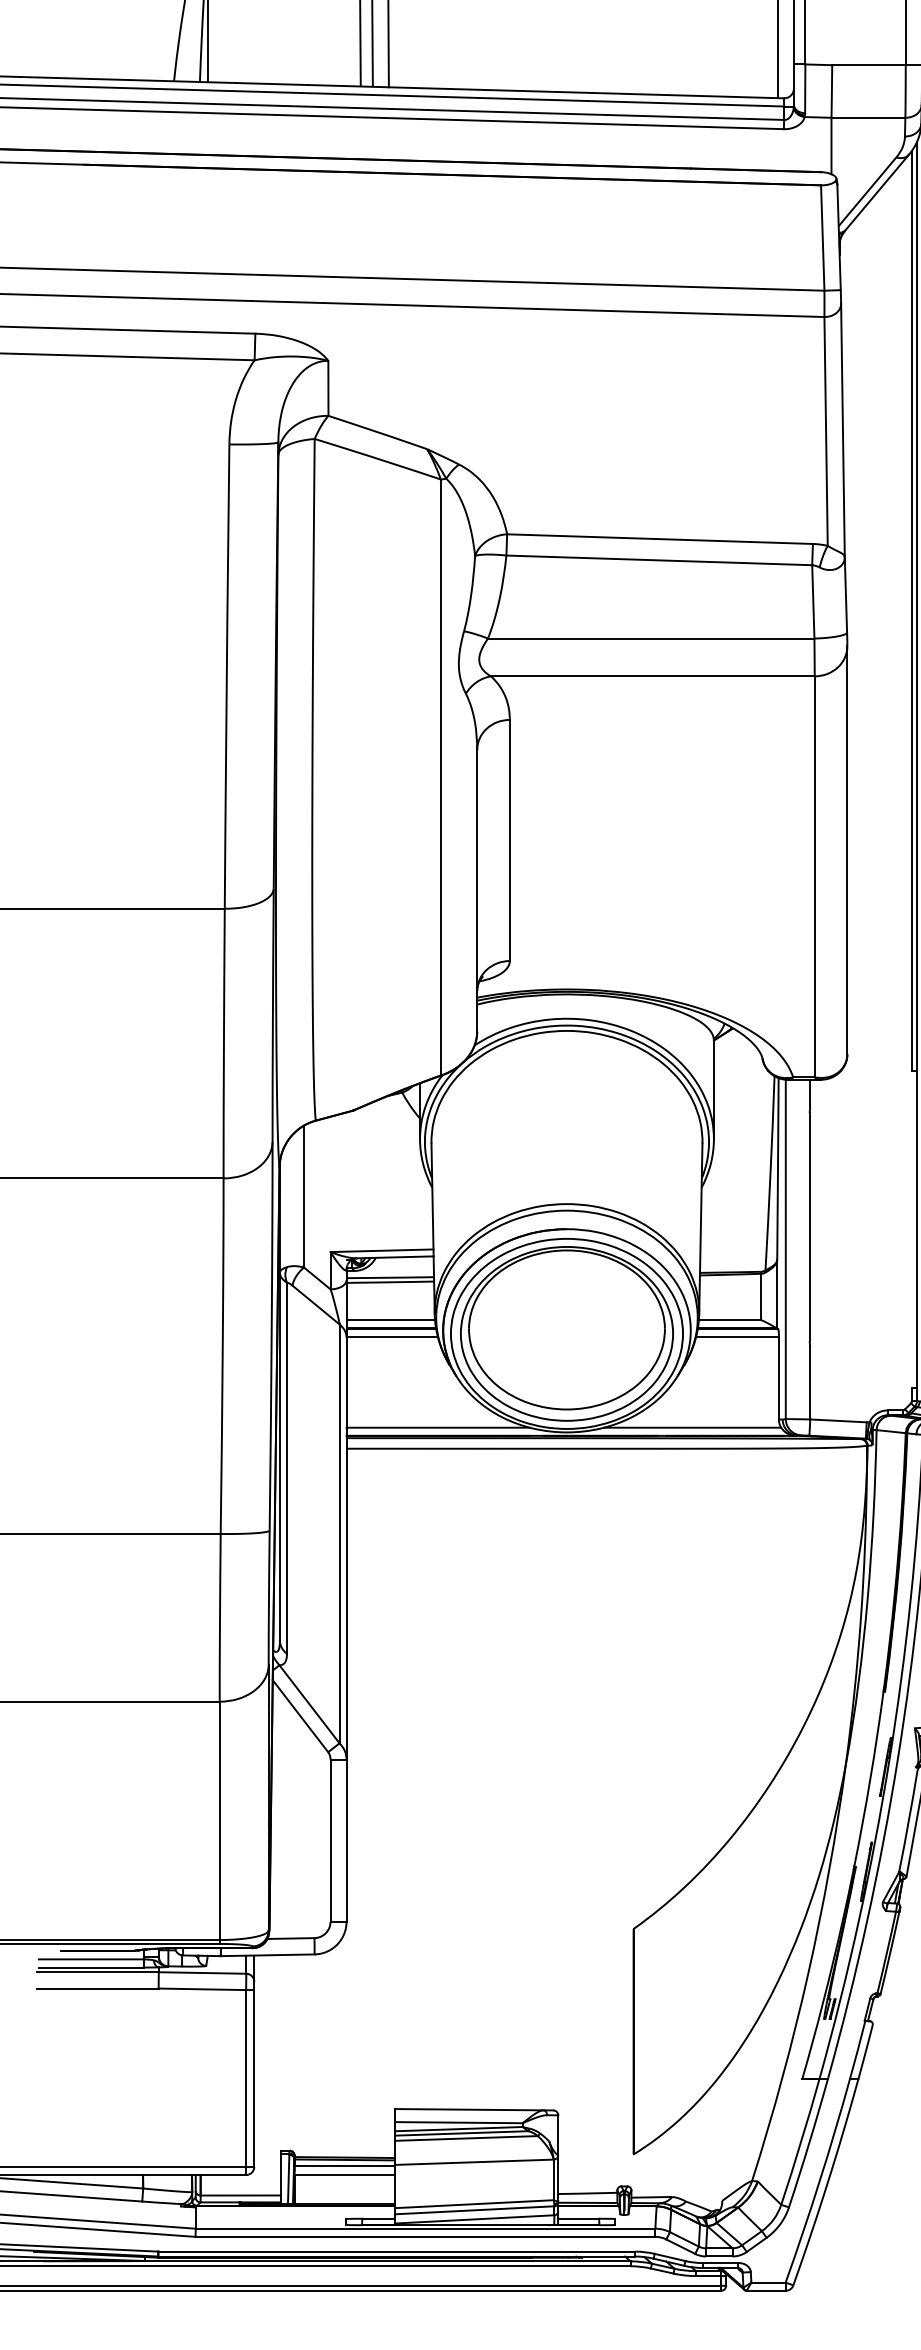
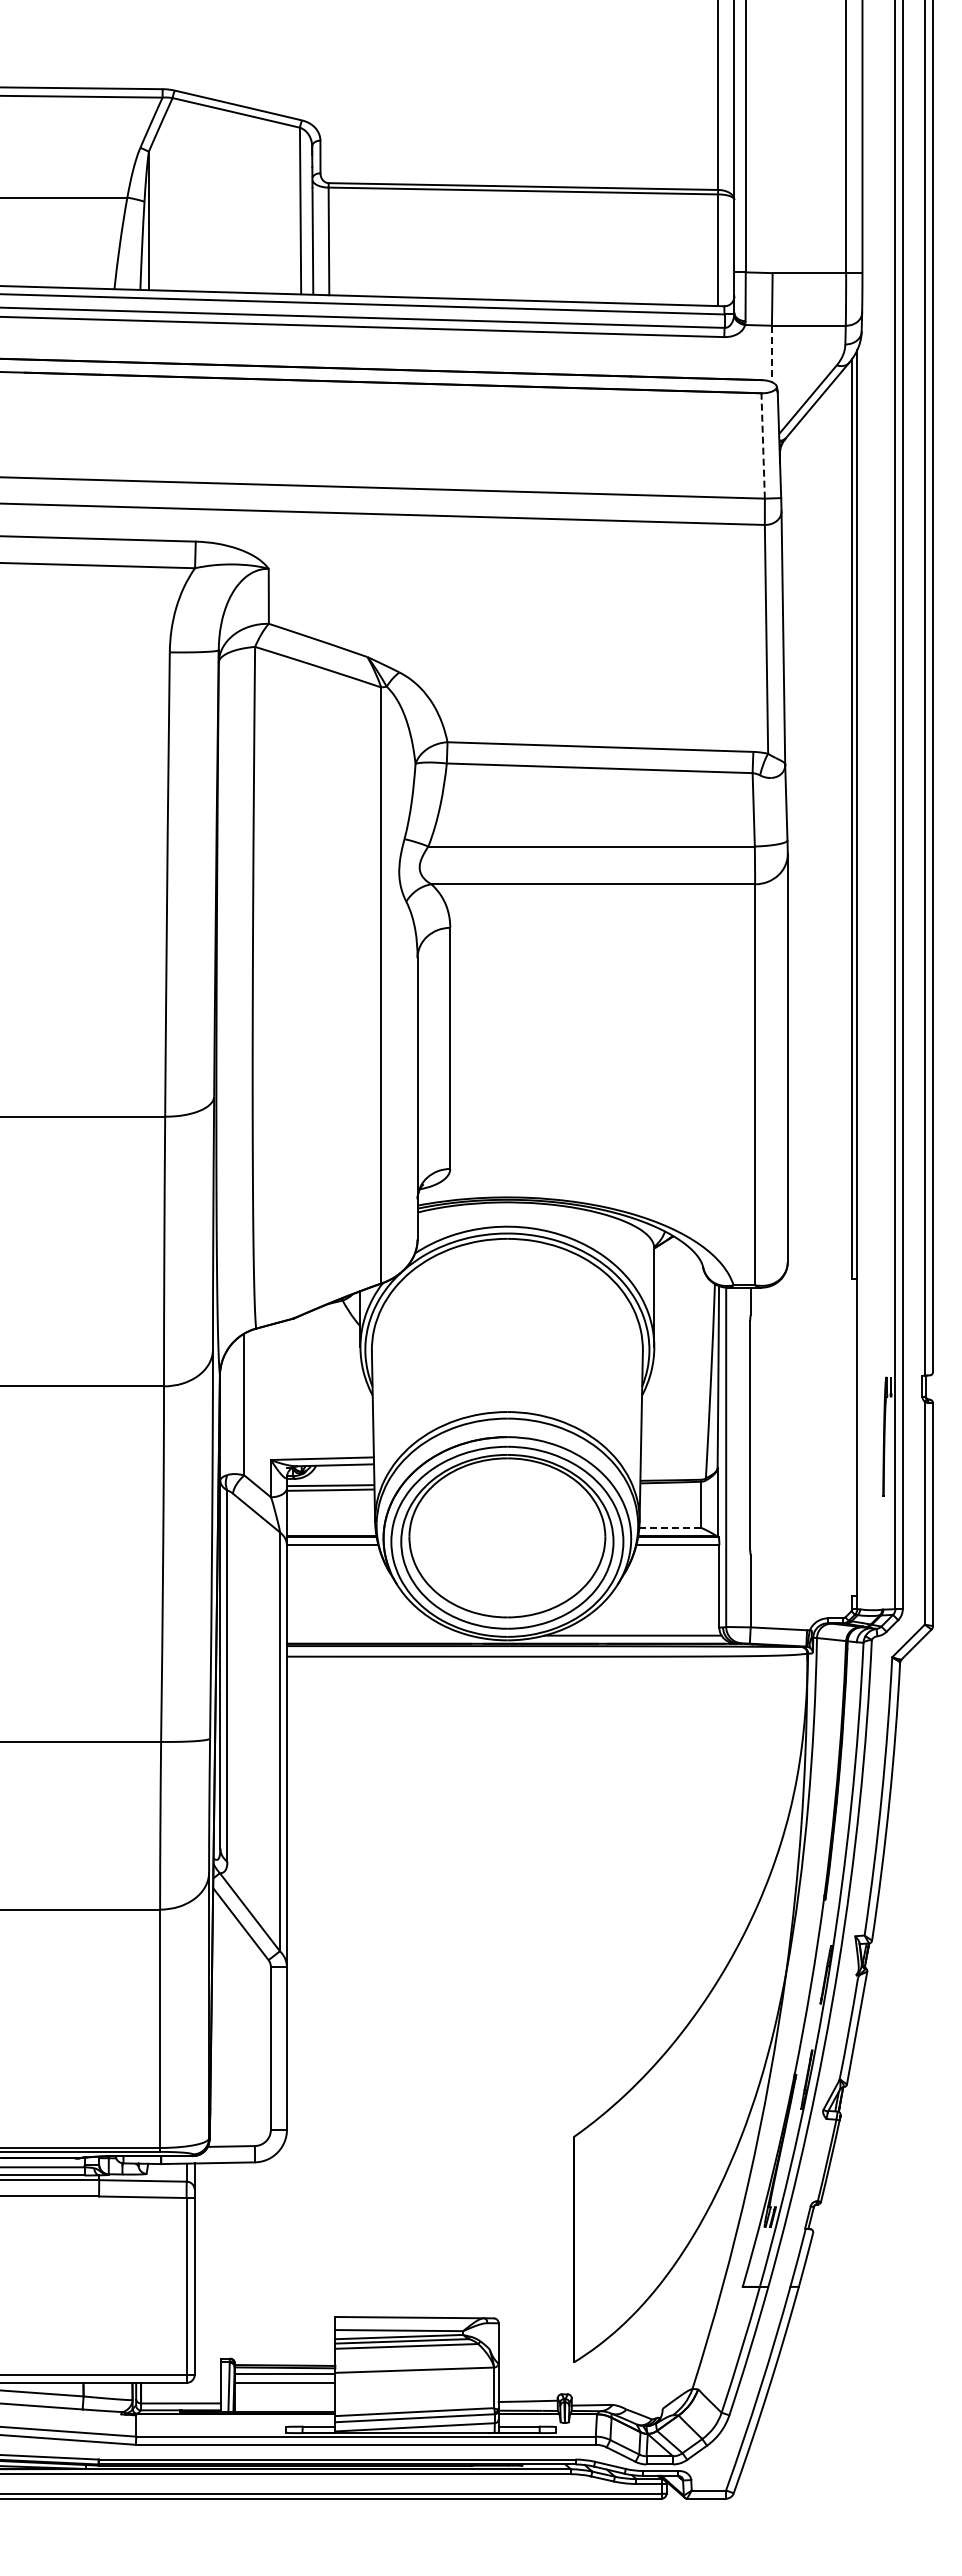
line: (831, 146) -> (771, 354), solid -> dashed
line: (823, 237) -> (763, 445), solid -> dashed
line: (390, 1319) -> (330, 1527), removed
line: (730, 1319) -> (670, 1527), solid -> dashed
line: (438, 1427) -> (378, 1635), removed

